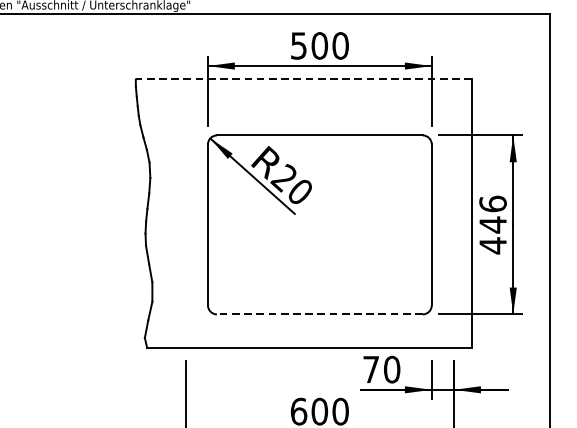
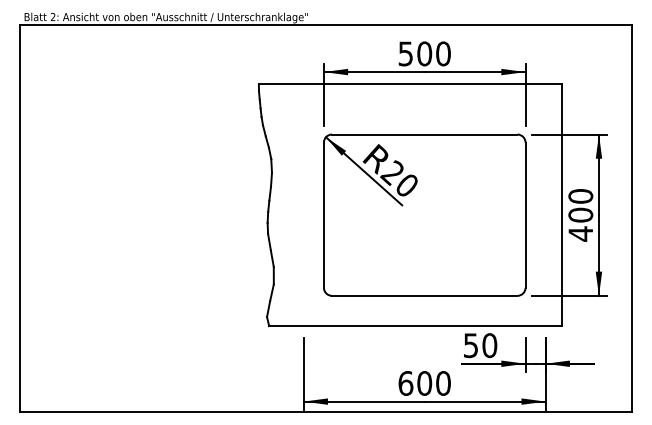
line: (302, 79) -> (409, 84), dashed -> solid
text: (492, 214) -> (580, 205), 446 -> 400
line: (319, 314) -> (424, 295), dashed -> solid
text: (370, 369) -> (470, 345), 70 -> 50

